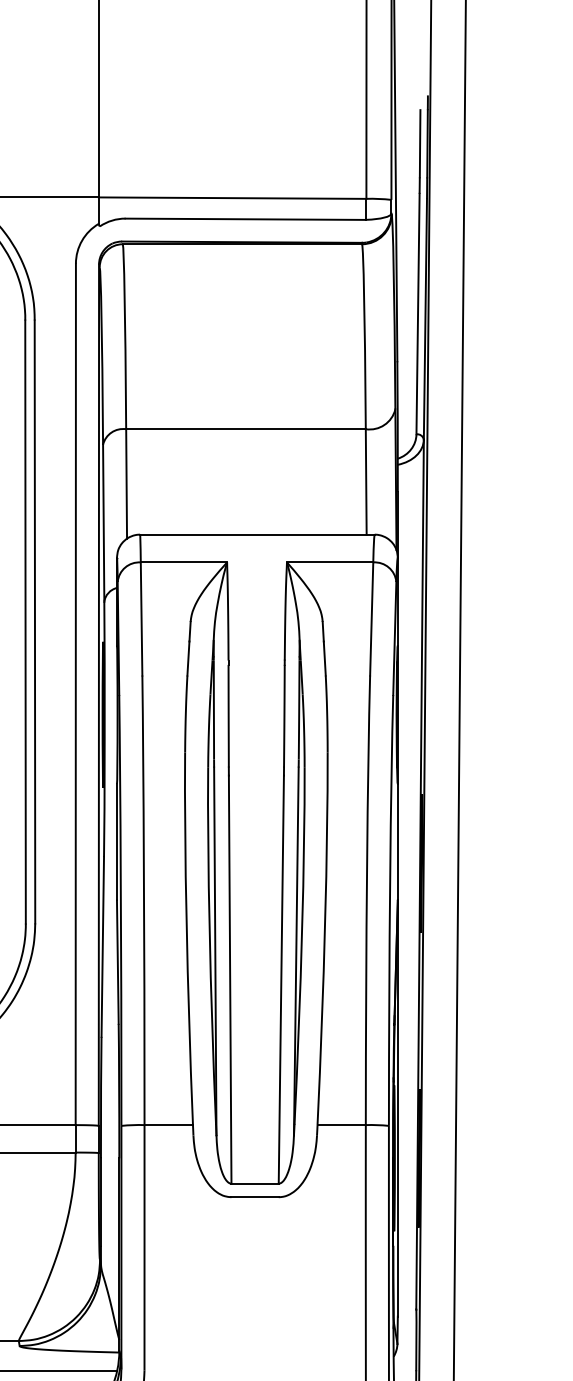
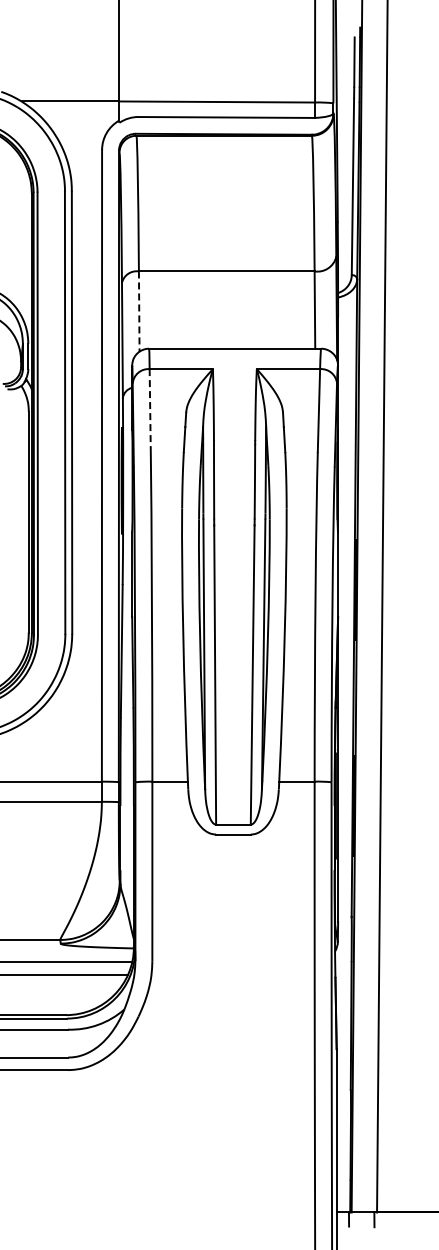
line: (126, 485) -> (139, 312), solid -> dashed
line: (141, 620) -> (150, 411), solid -> dashed

